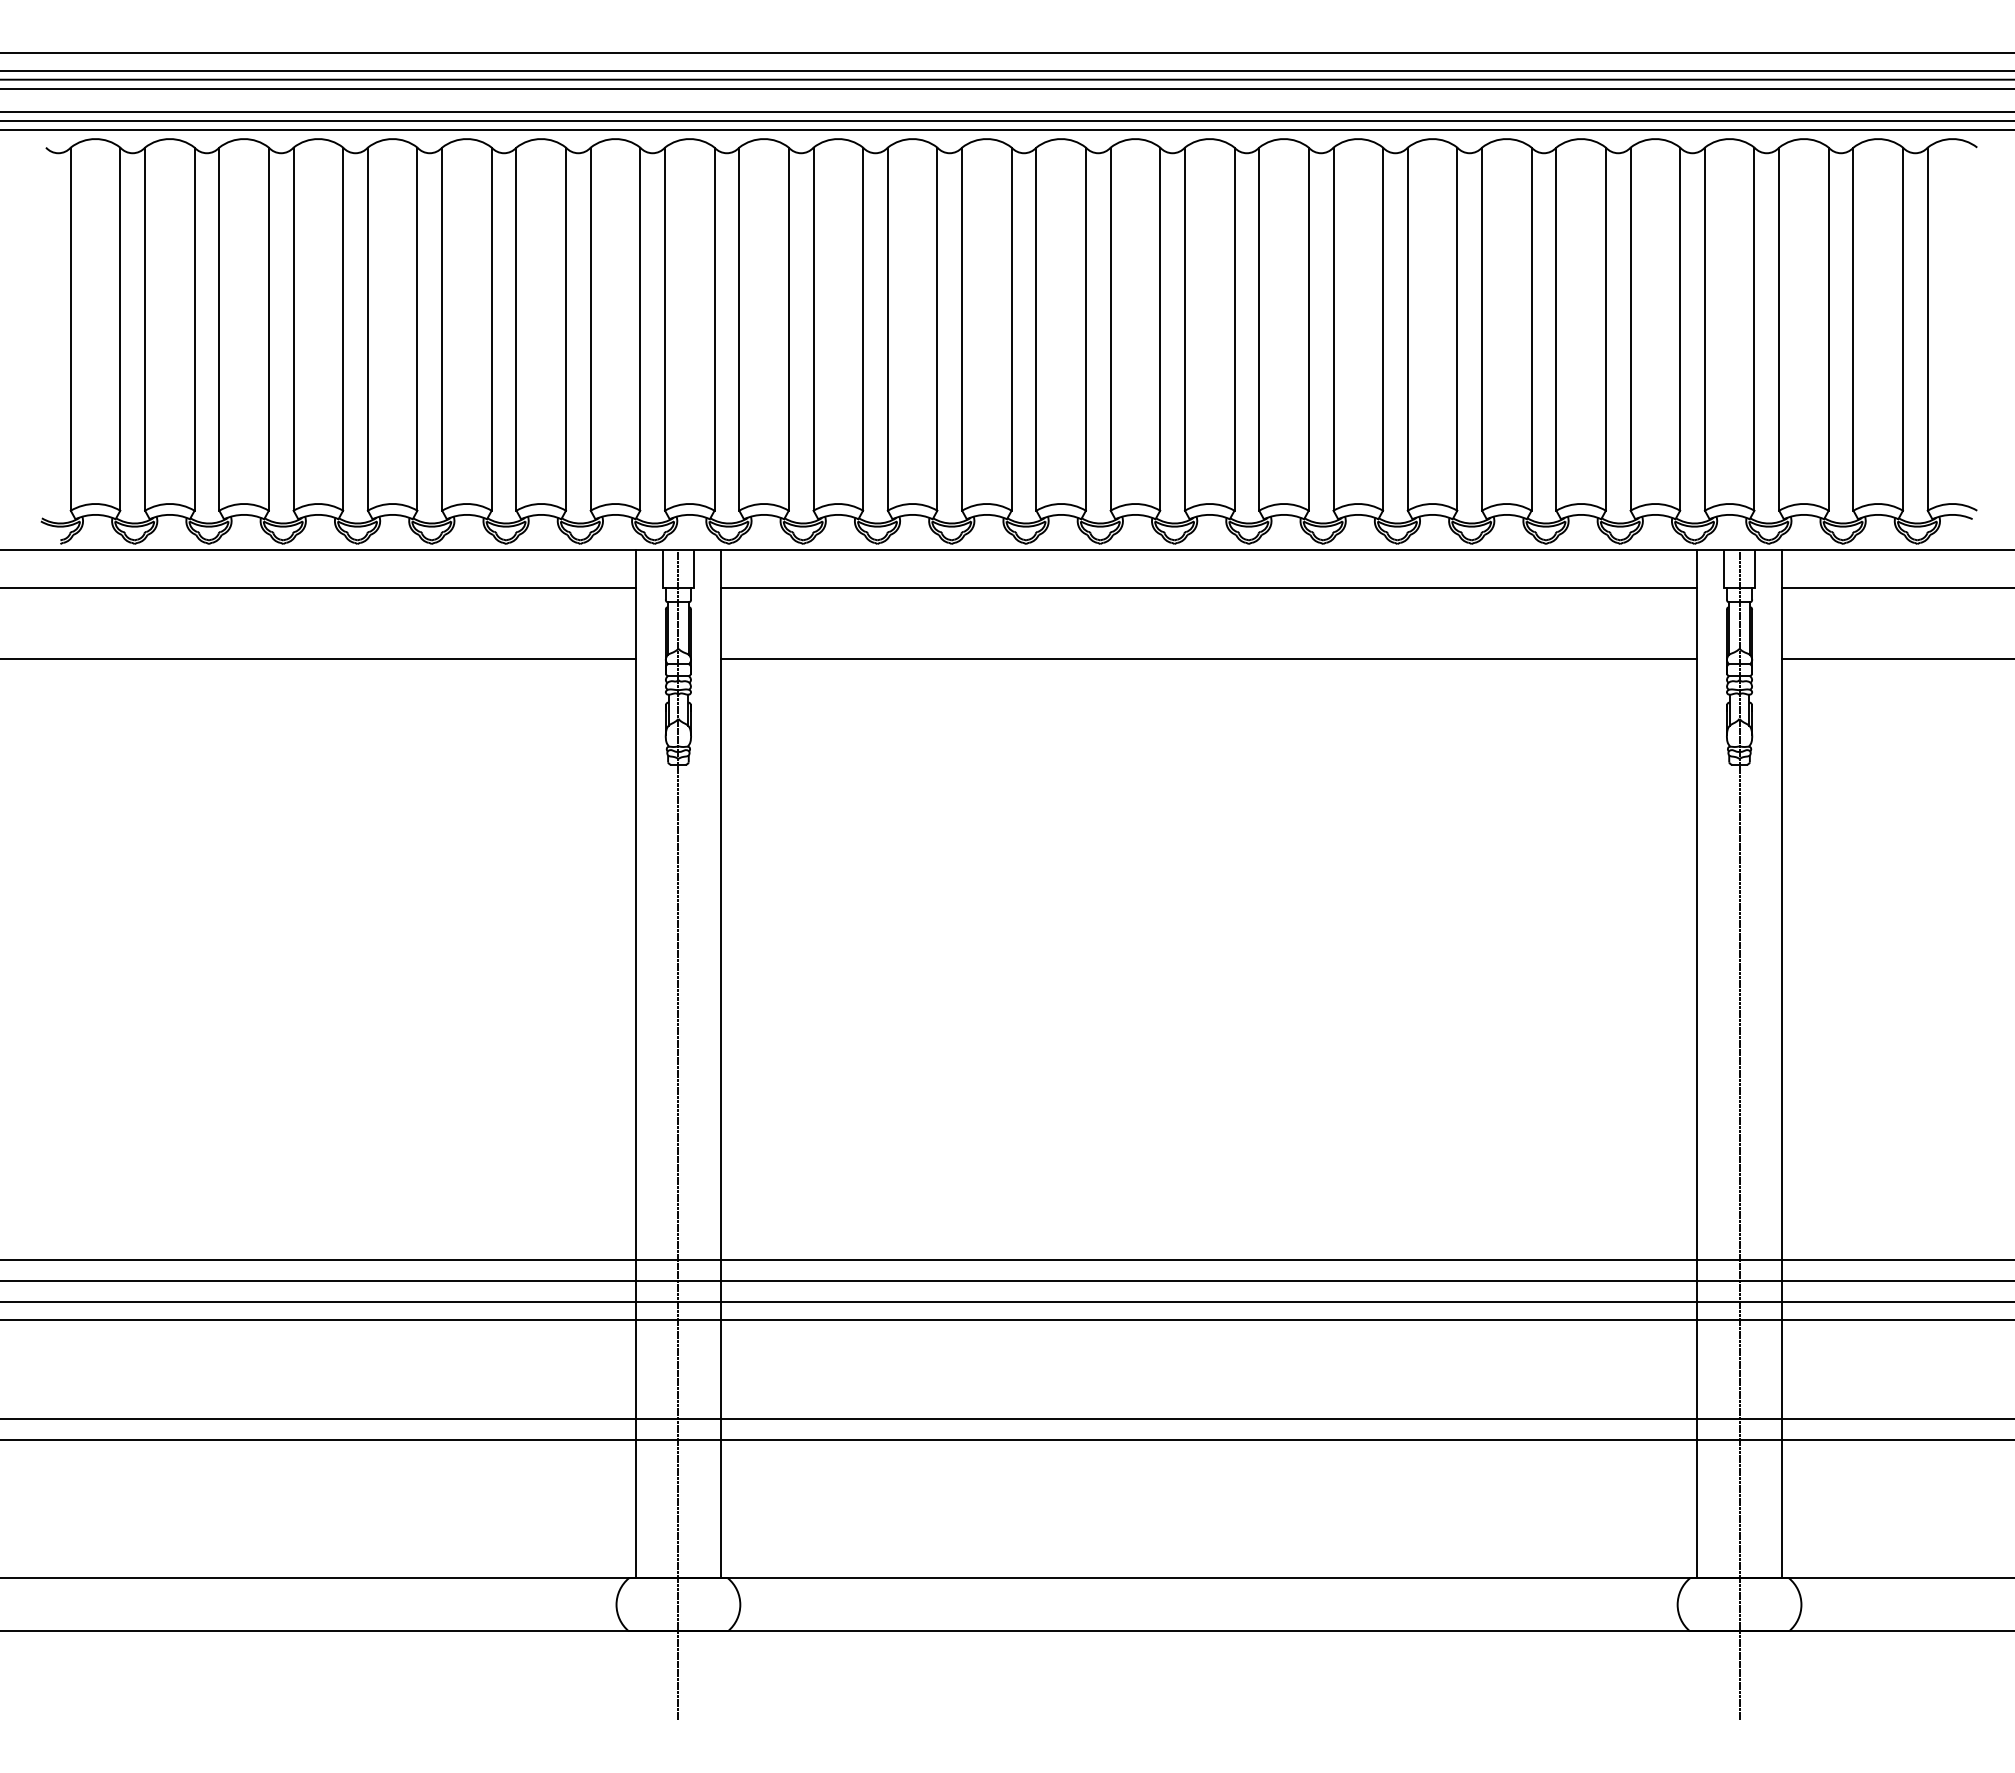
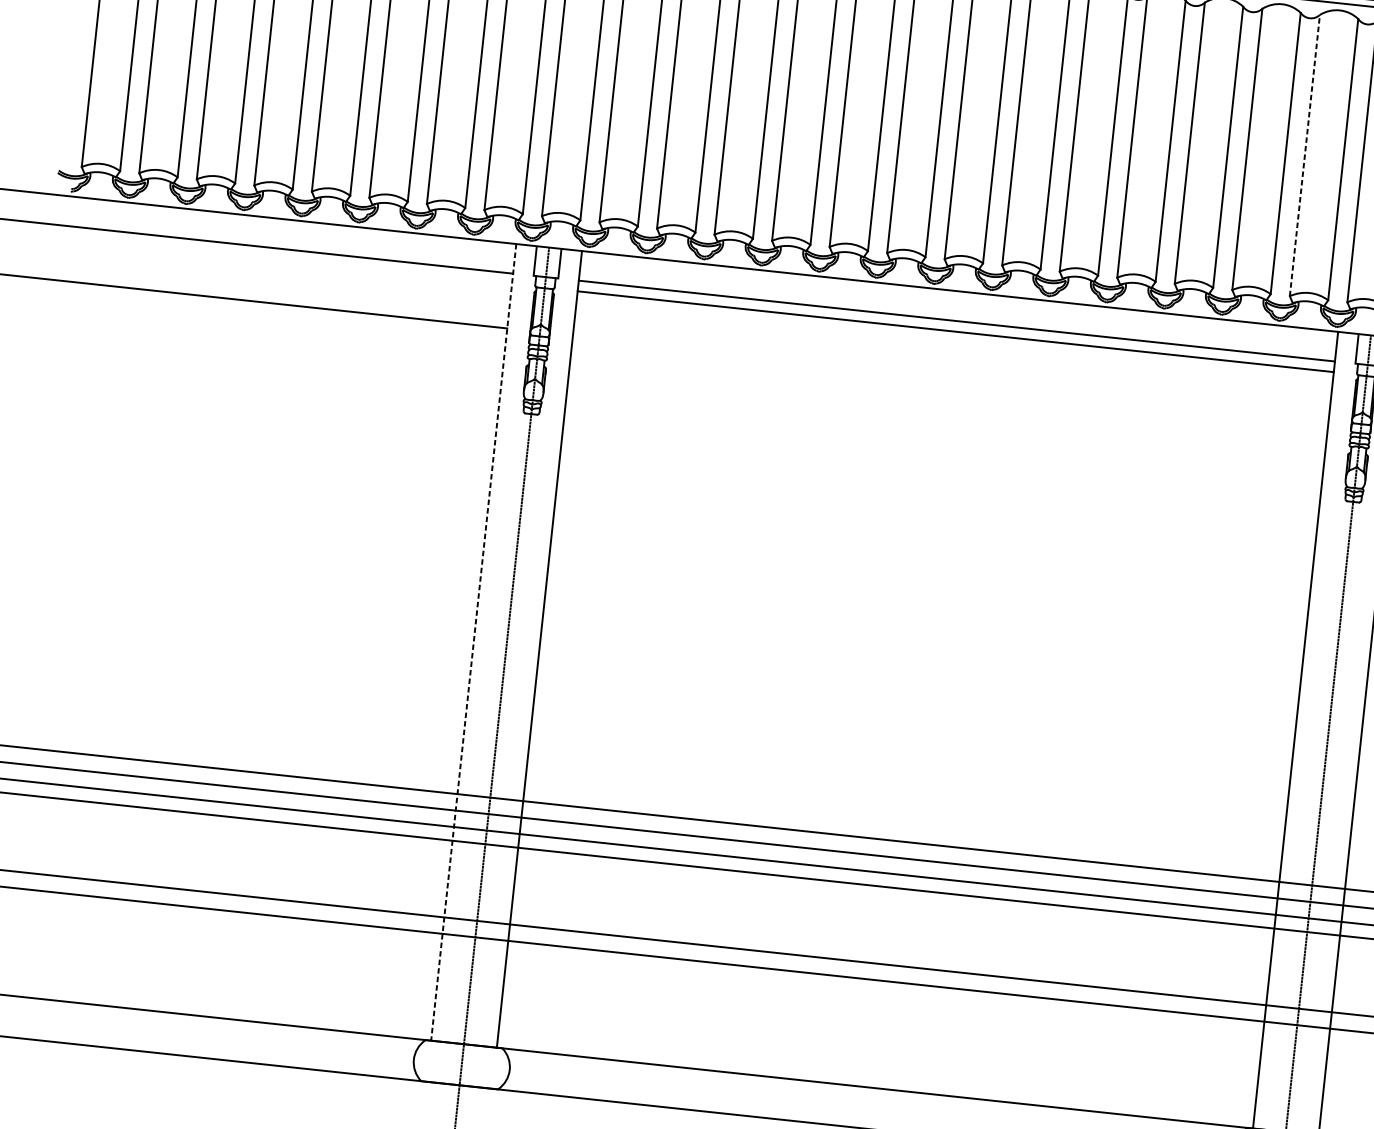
line: (1630, 329) -> (1304, 155), solid -> dashed
line: (1208, 658) -> (955, 331), moved
line: (636, 1064) -> (474, 642), solid -> dashed

